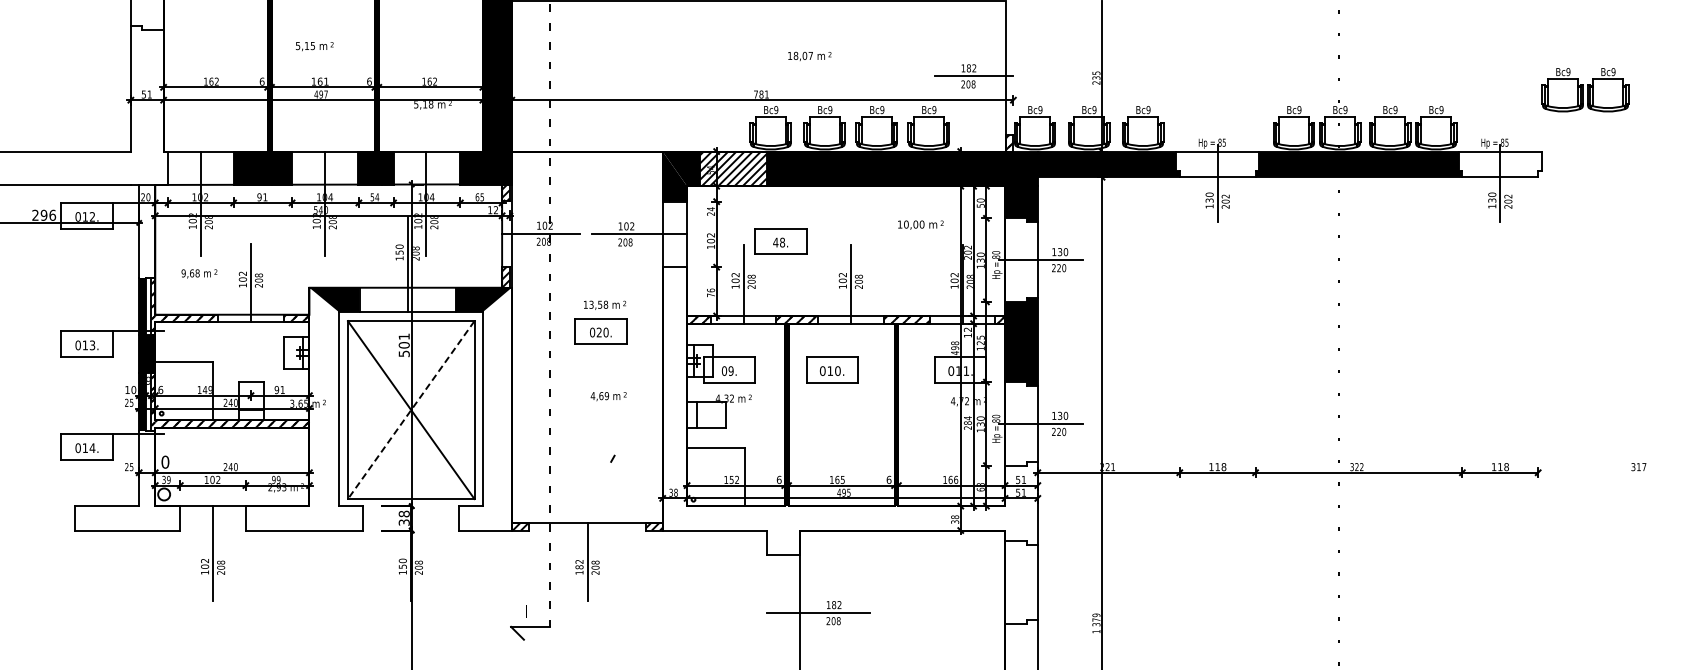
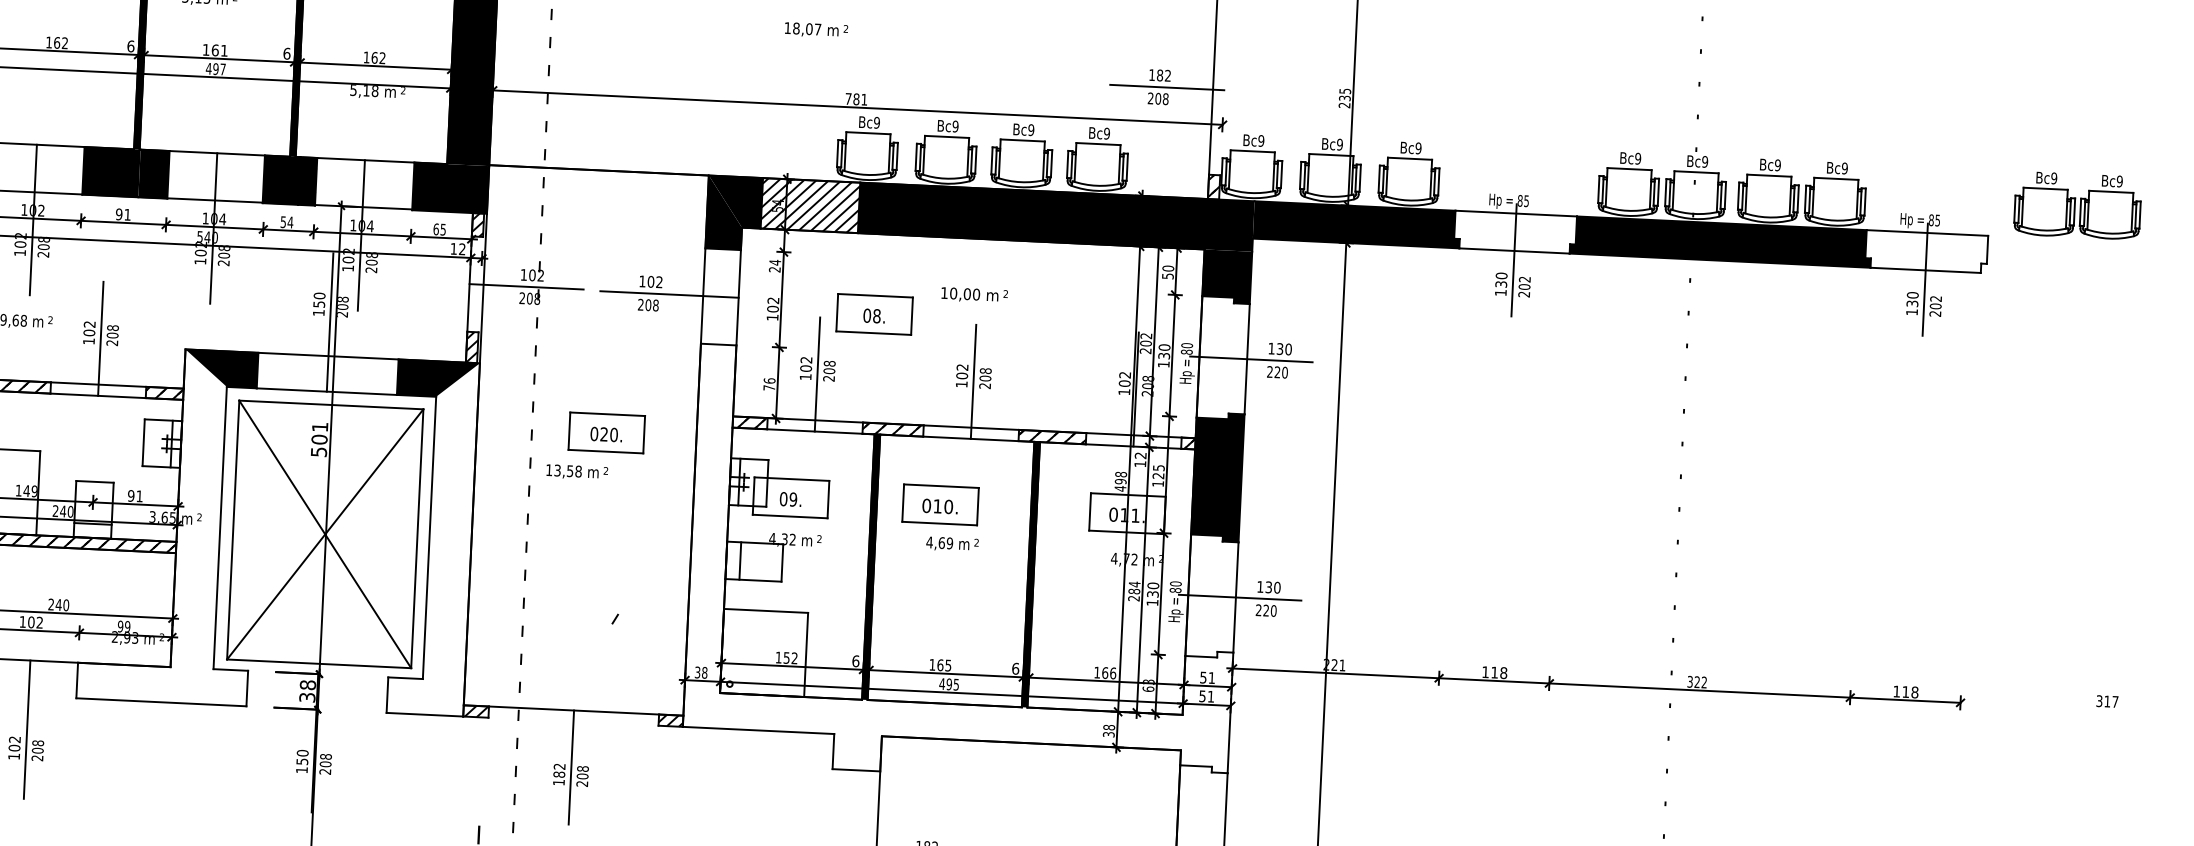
text: (809, 55) -> (816, 28), moved
part: (1585, 90) -> (2077, 206), moved
text: (920, 224) -> (974, 294), moved
text: (775, 242) -> (866, 315), 48. -> 08.
text: (605, 304) -> (577, 471), moved
text: (608, 396) -> (952, 544), moved
line: (410, 410) -> (324, 534), dashed -> solid

